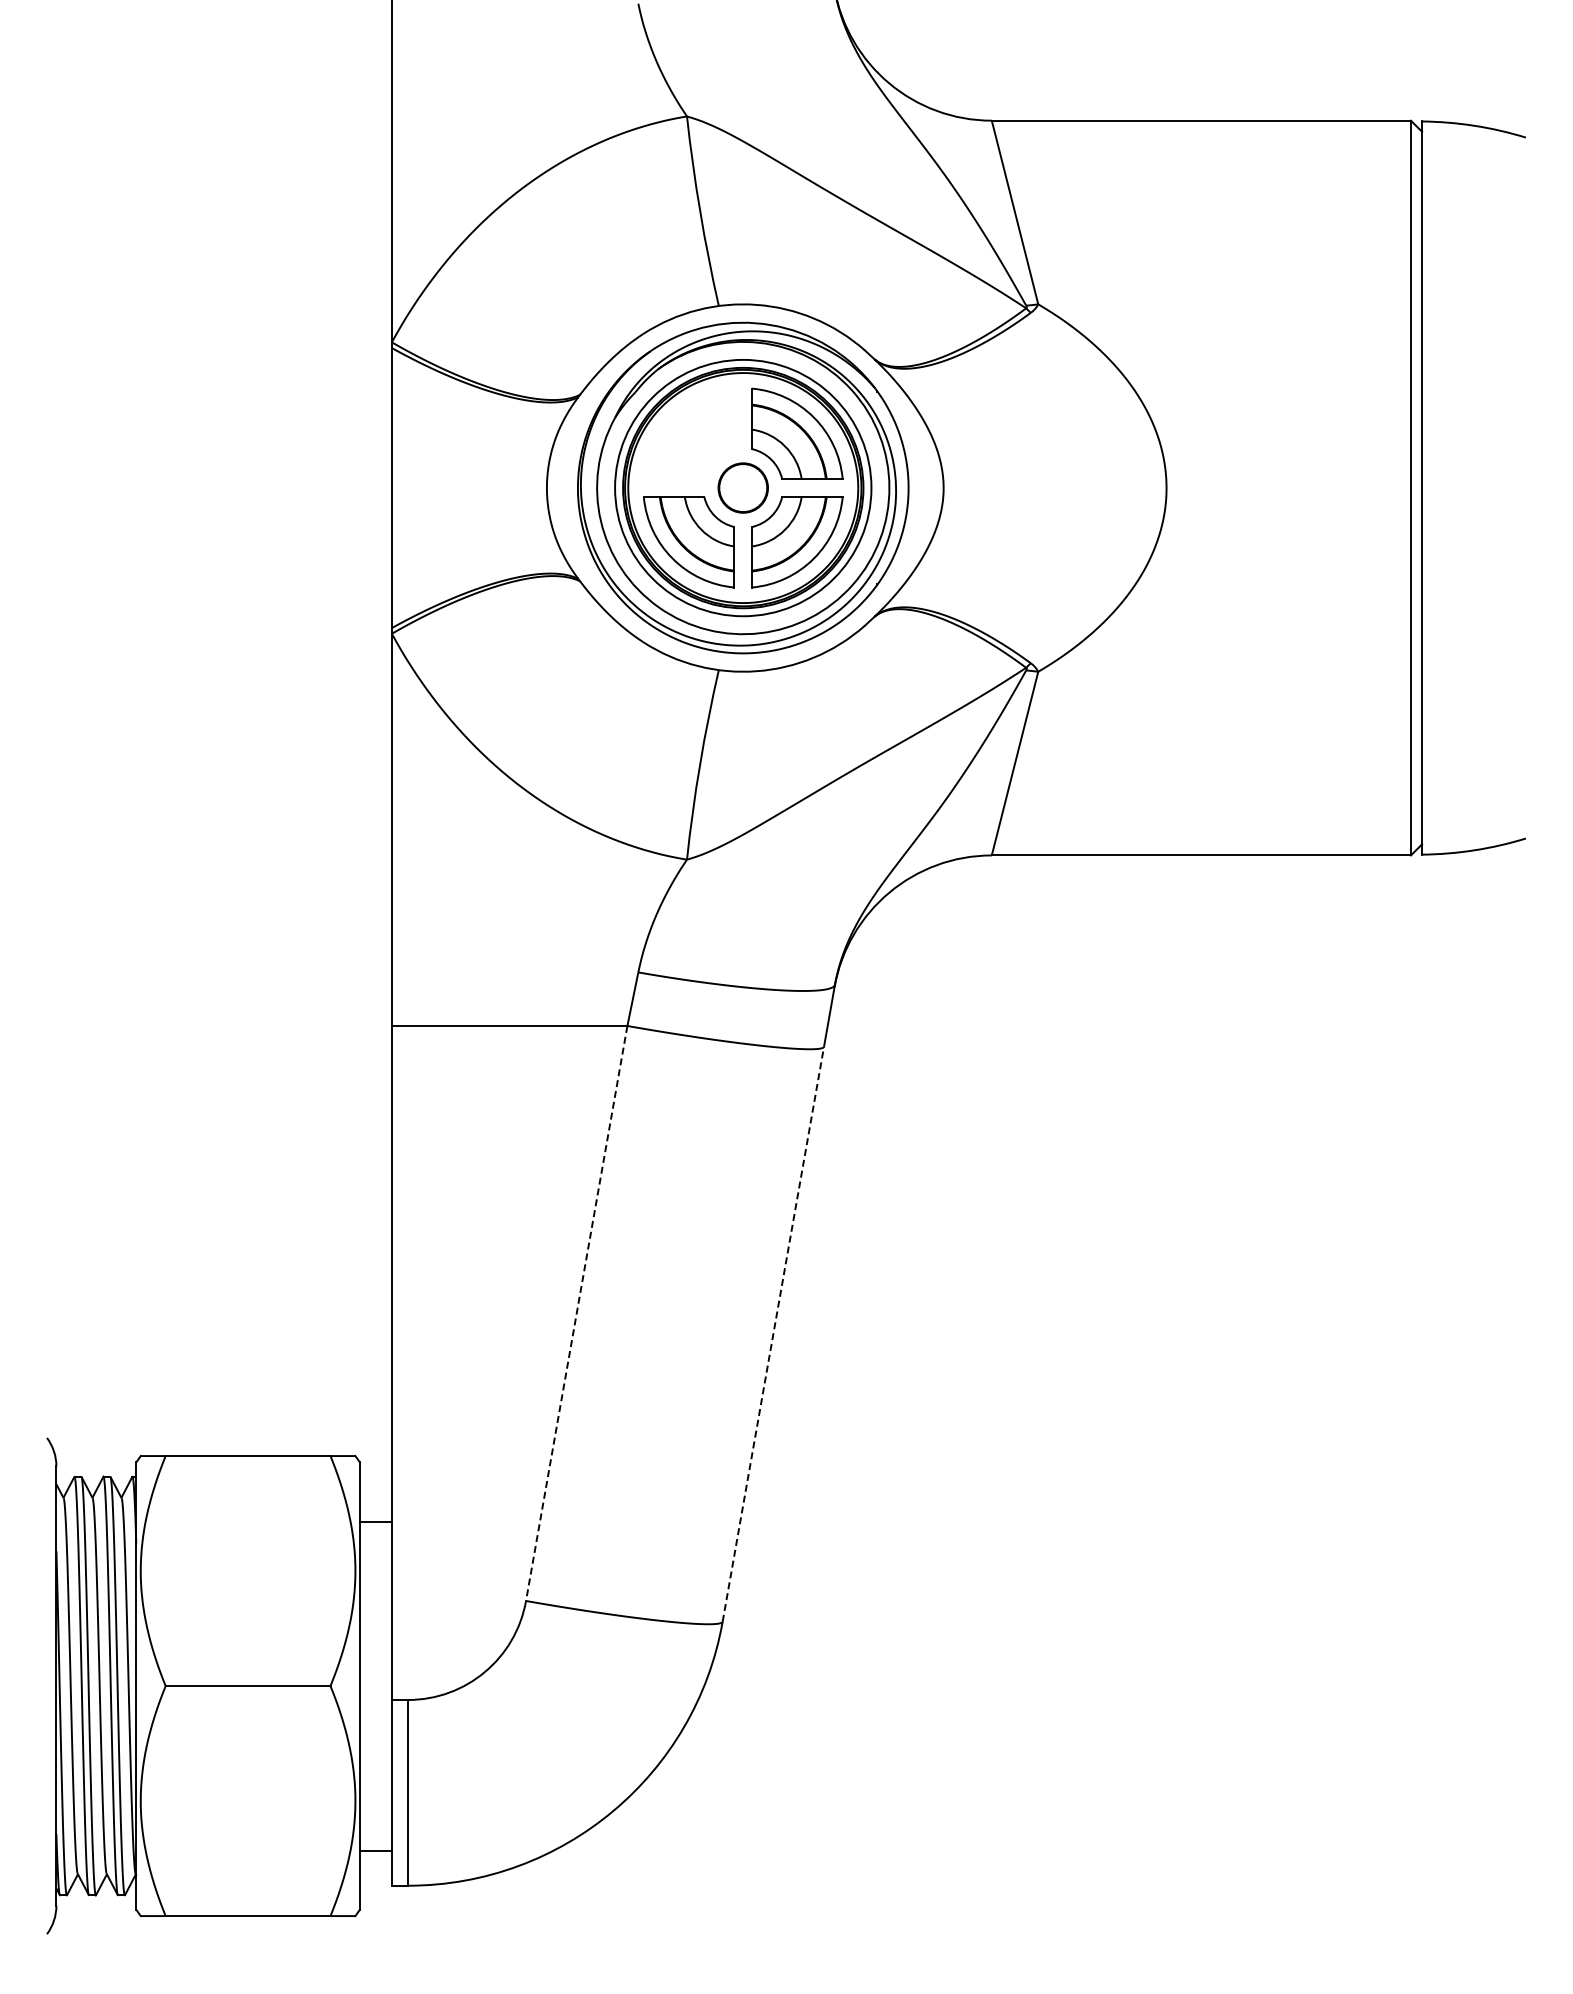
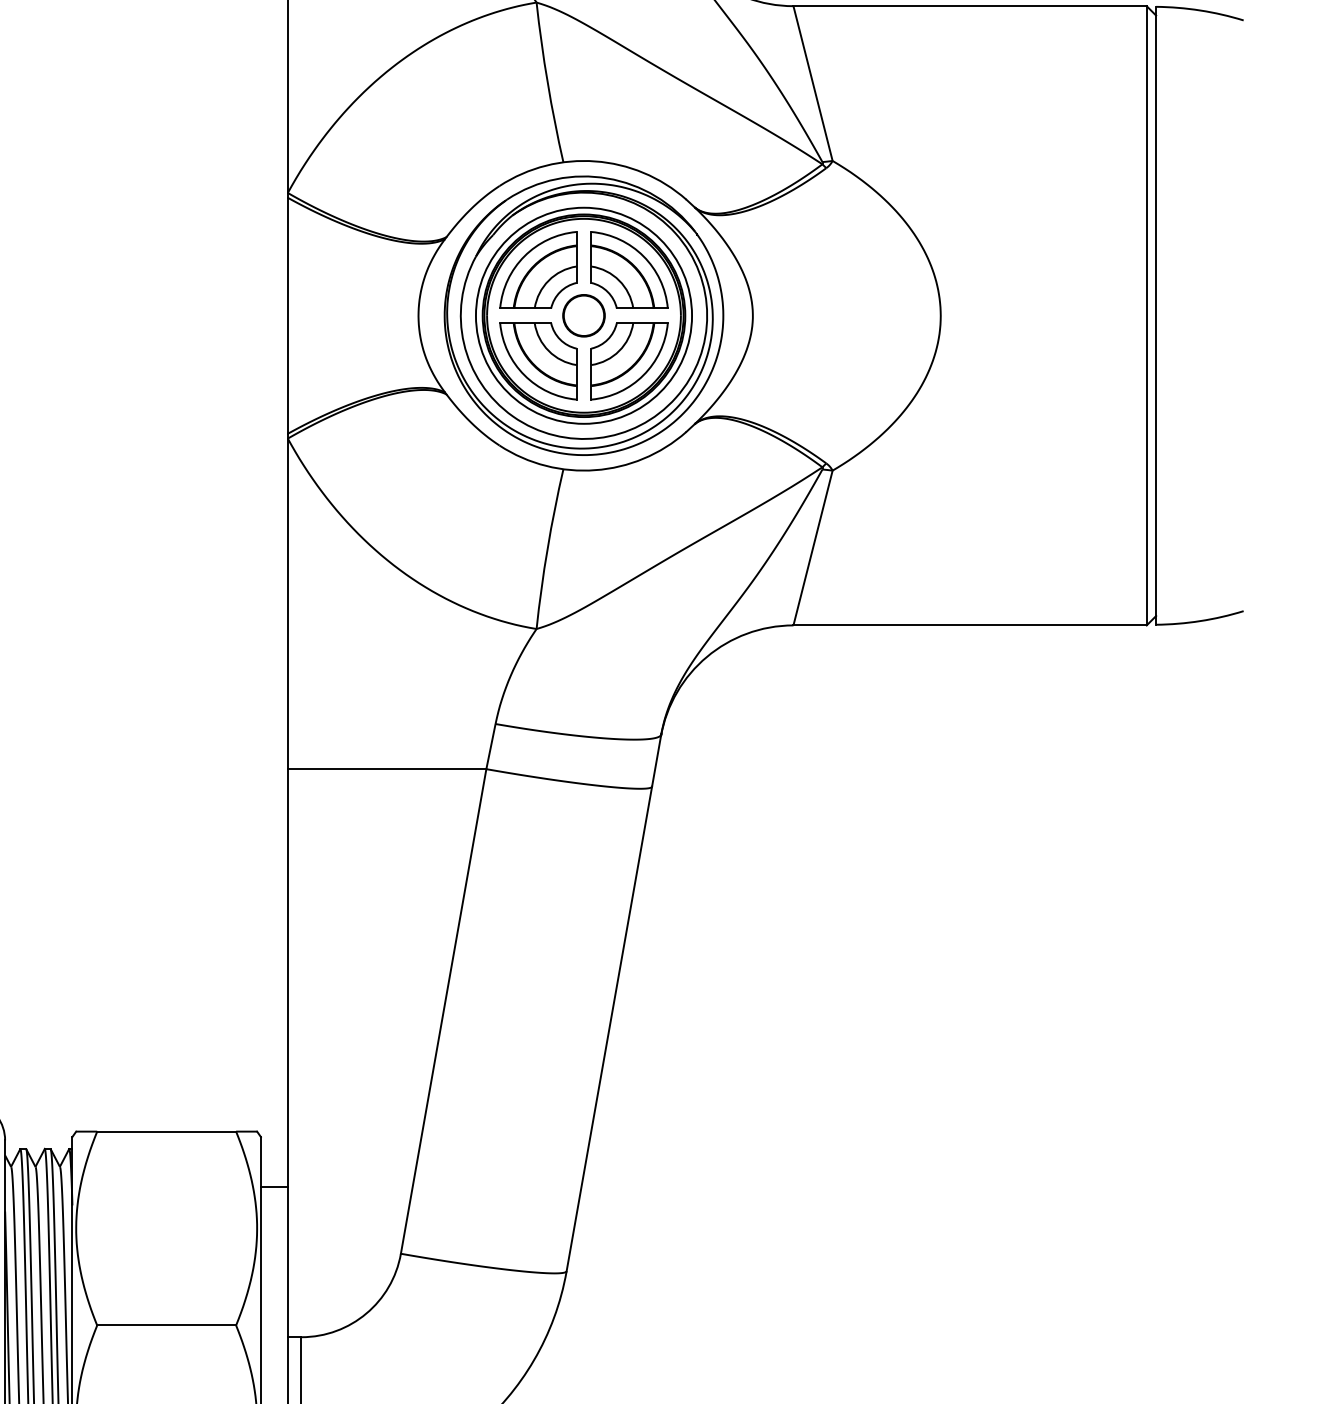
part: (688, 433) -> (537, 269), added
line: (576, 1313) -> (443, 1011), dashed -> solid
line: (773, 1334) -> (609, 1029), dashed -> solid

